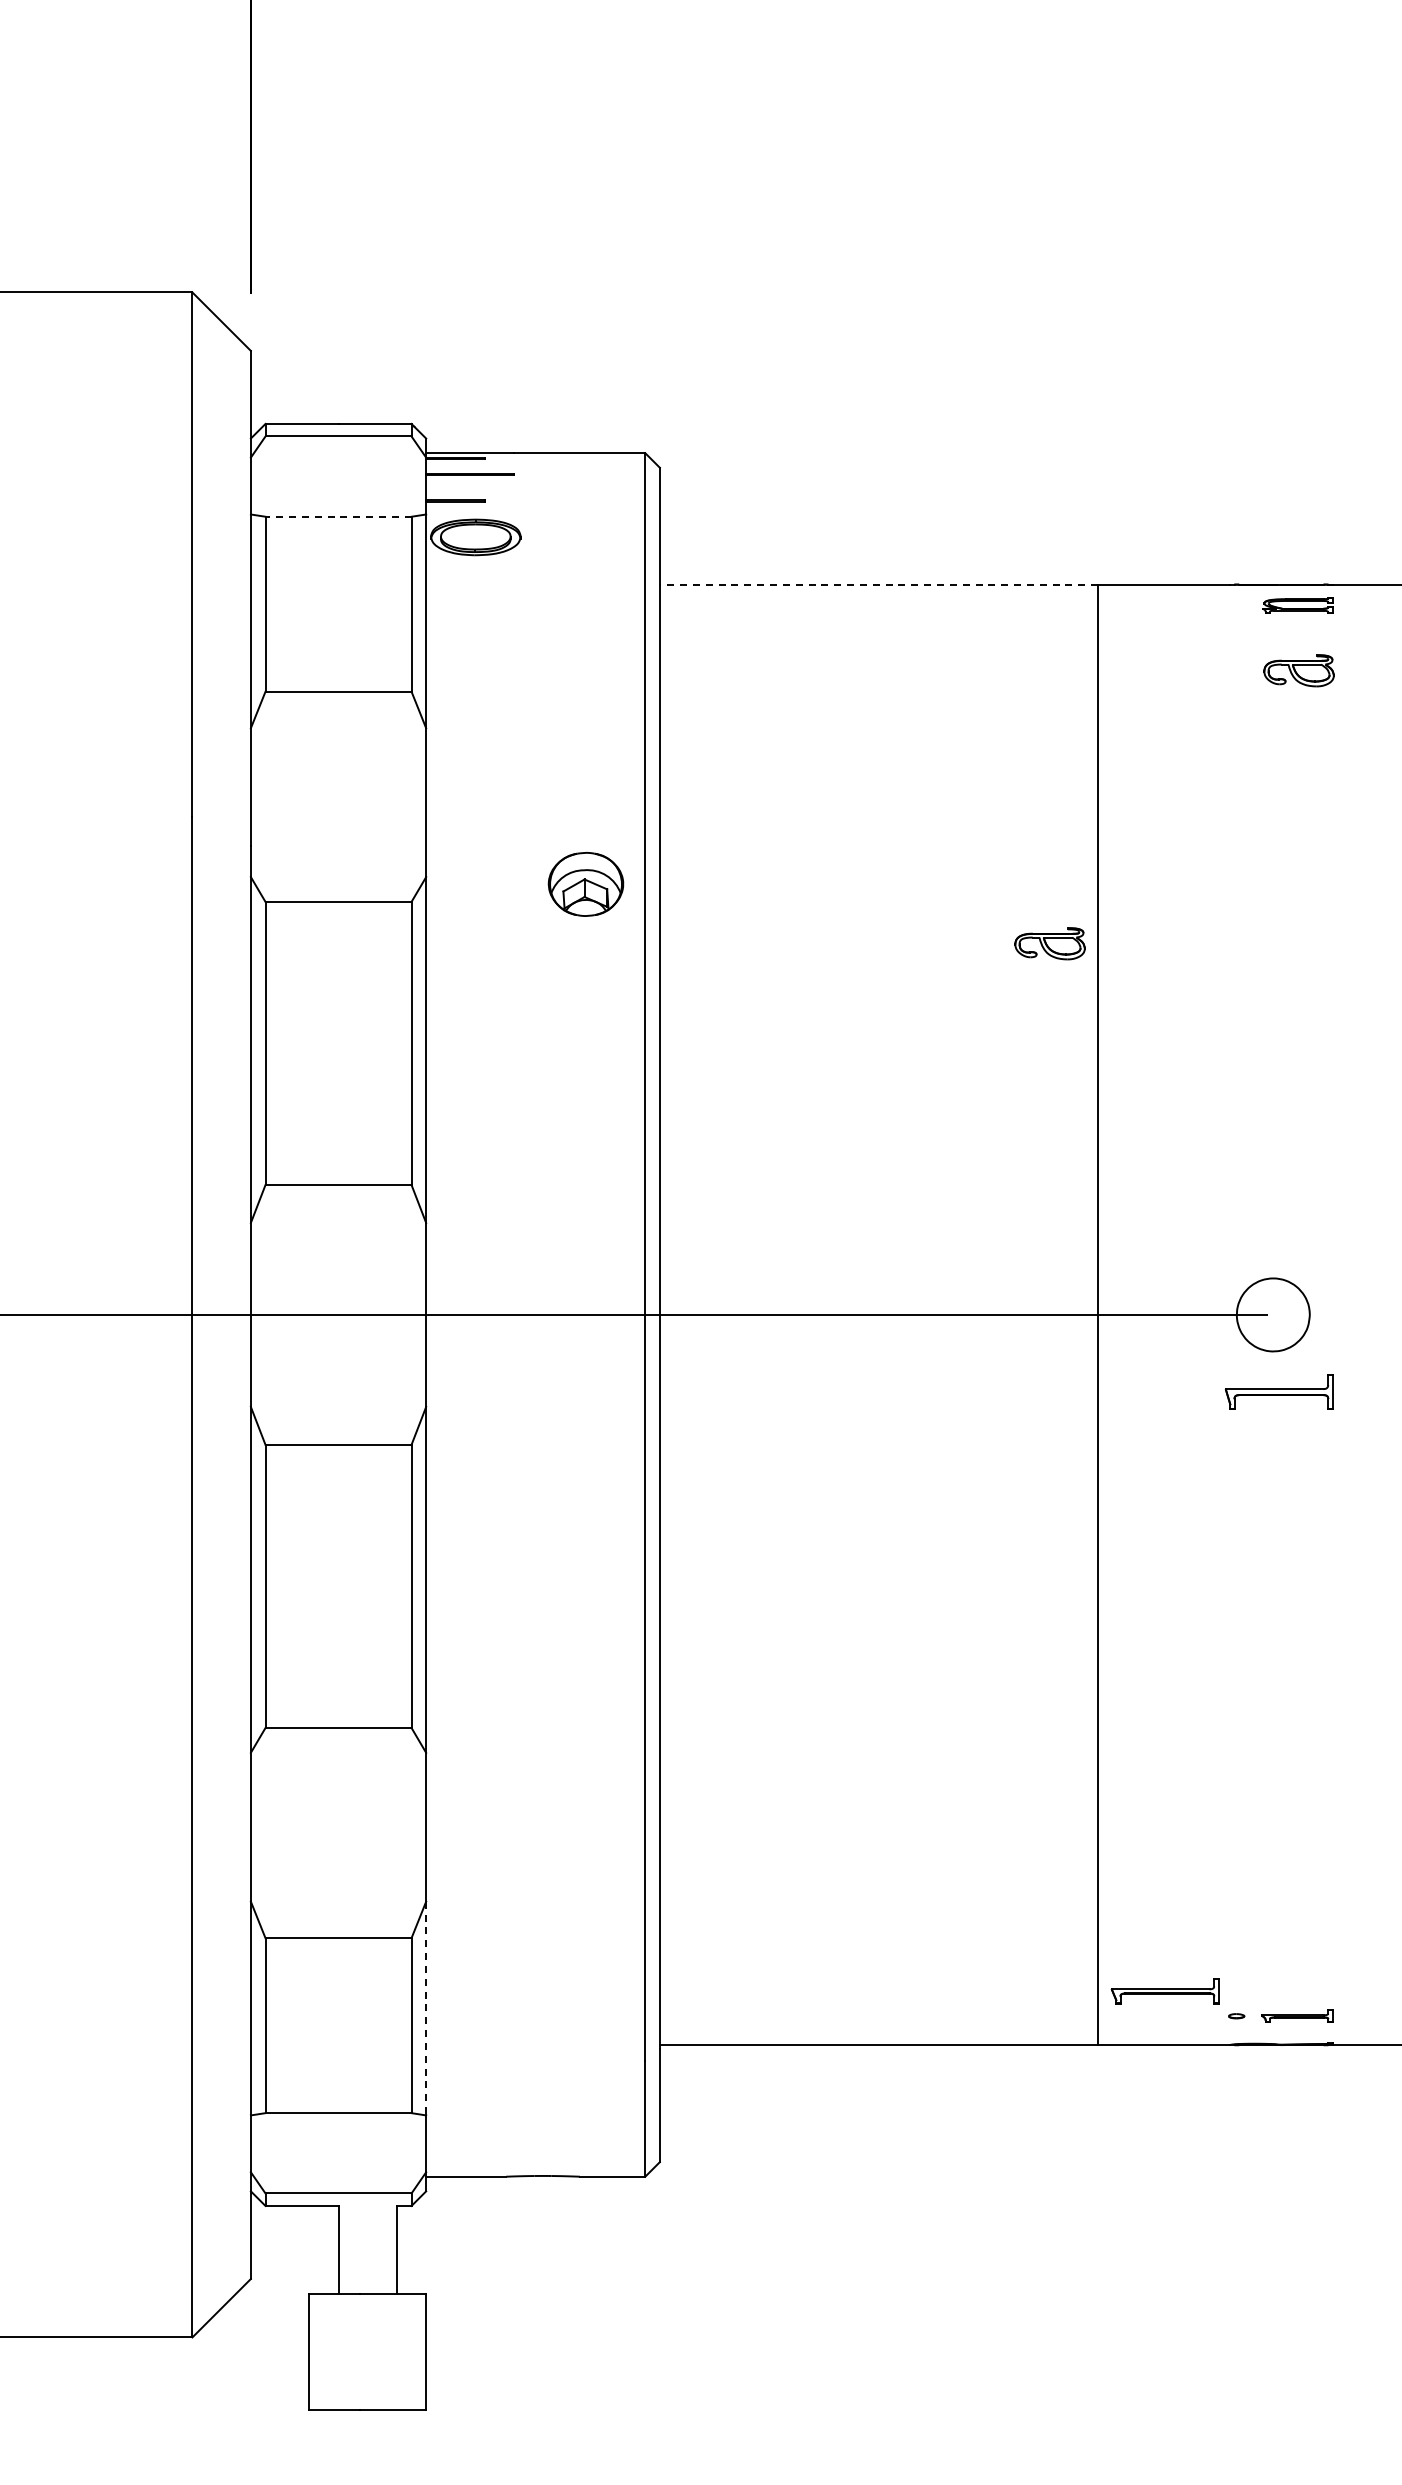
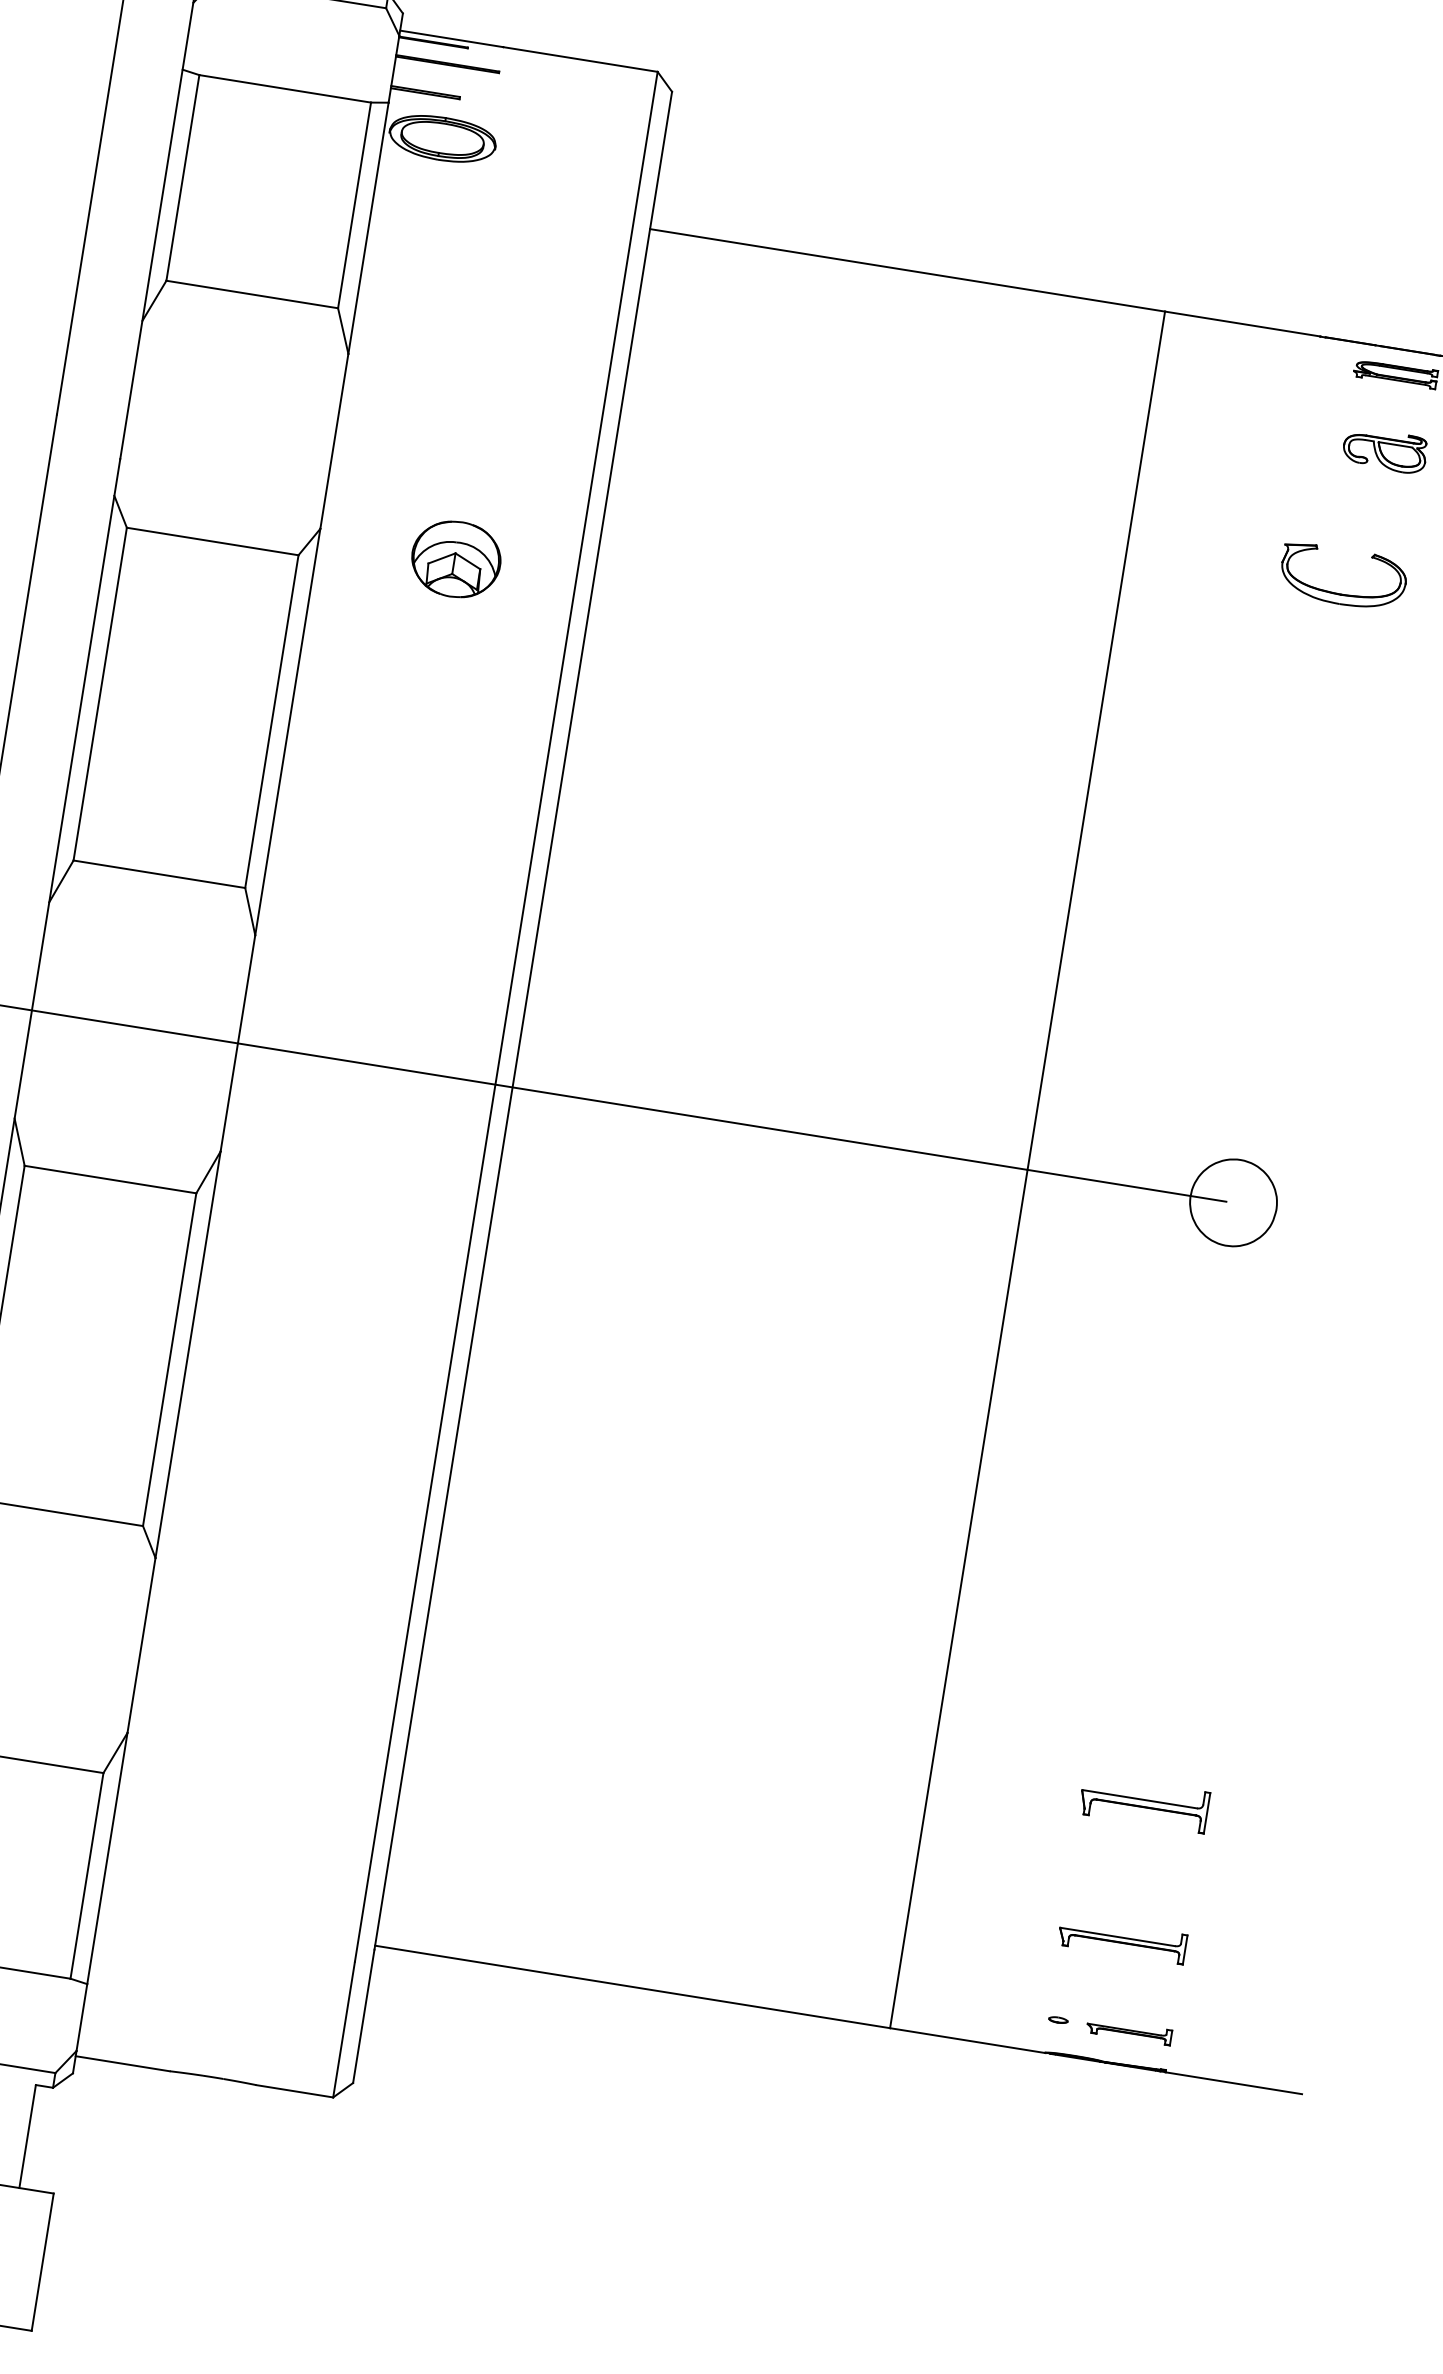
line: (338, 516) -> (285, 88), dashed -> solid
line: (878, 584) -> (907, 270), dashed -> solid
part: (1277, 794) -> (1336, 592), added
part: (585, 883) -> (455, 558), moved
part: (1049, 943) -> (1040, 724), removed
part: (1278, 1391) -> (1143, 1802), moved
part: (1164, 1991) -> (1121, 1940), moved
line: (426, 2008) -> (107, 1858), dashed -> solid

